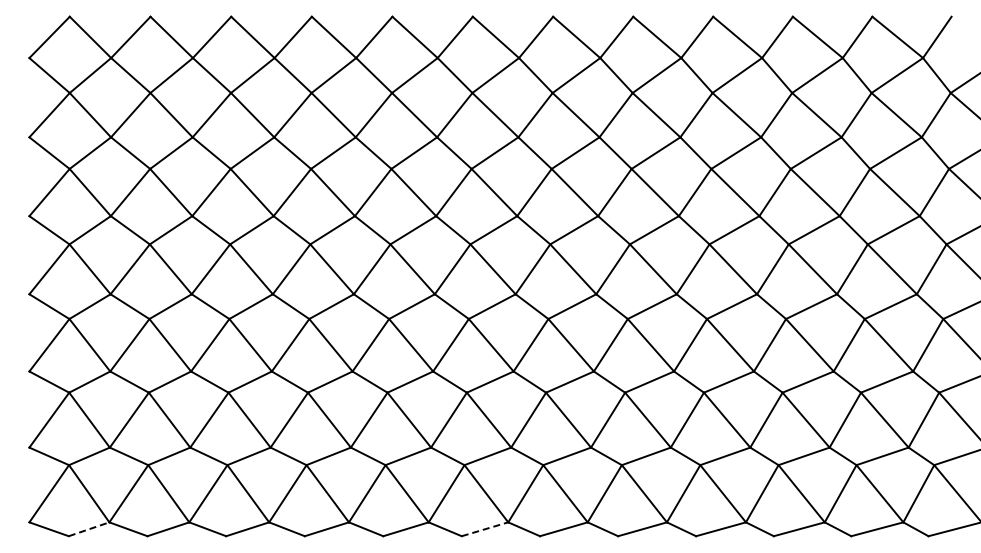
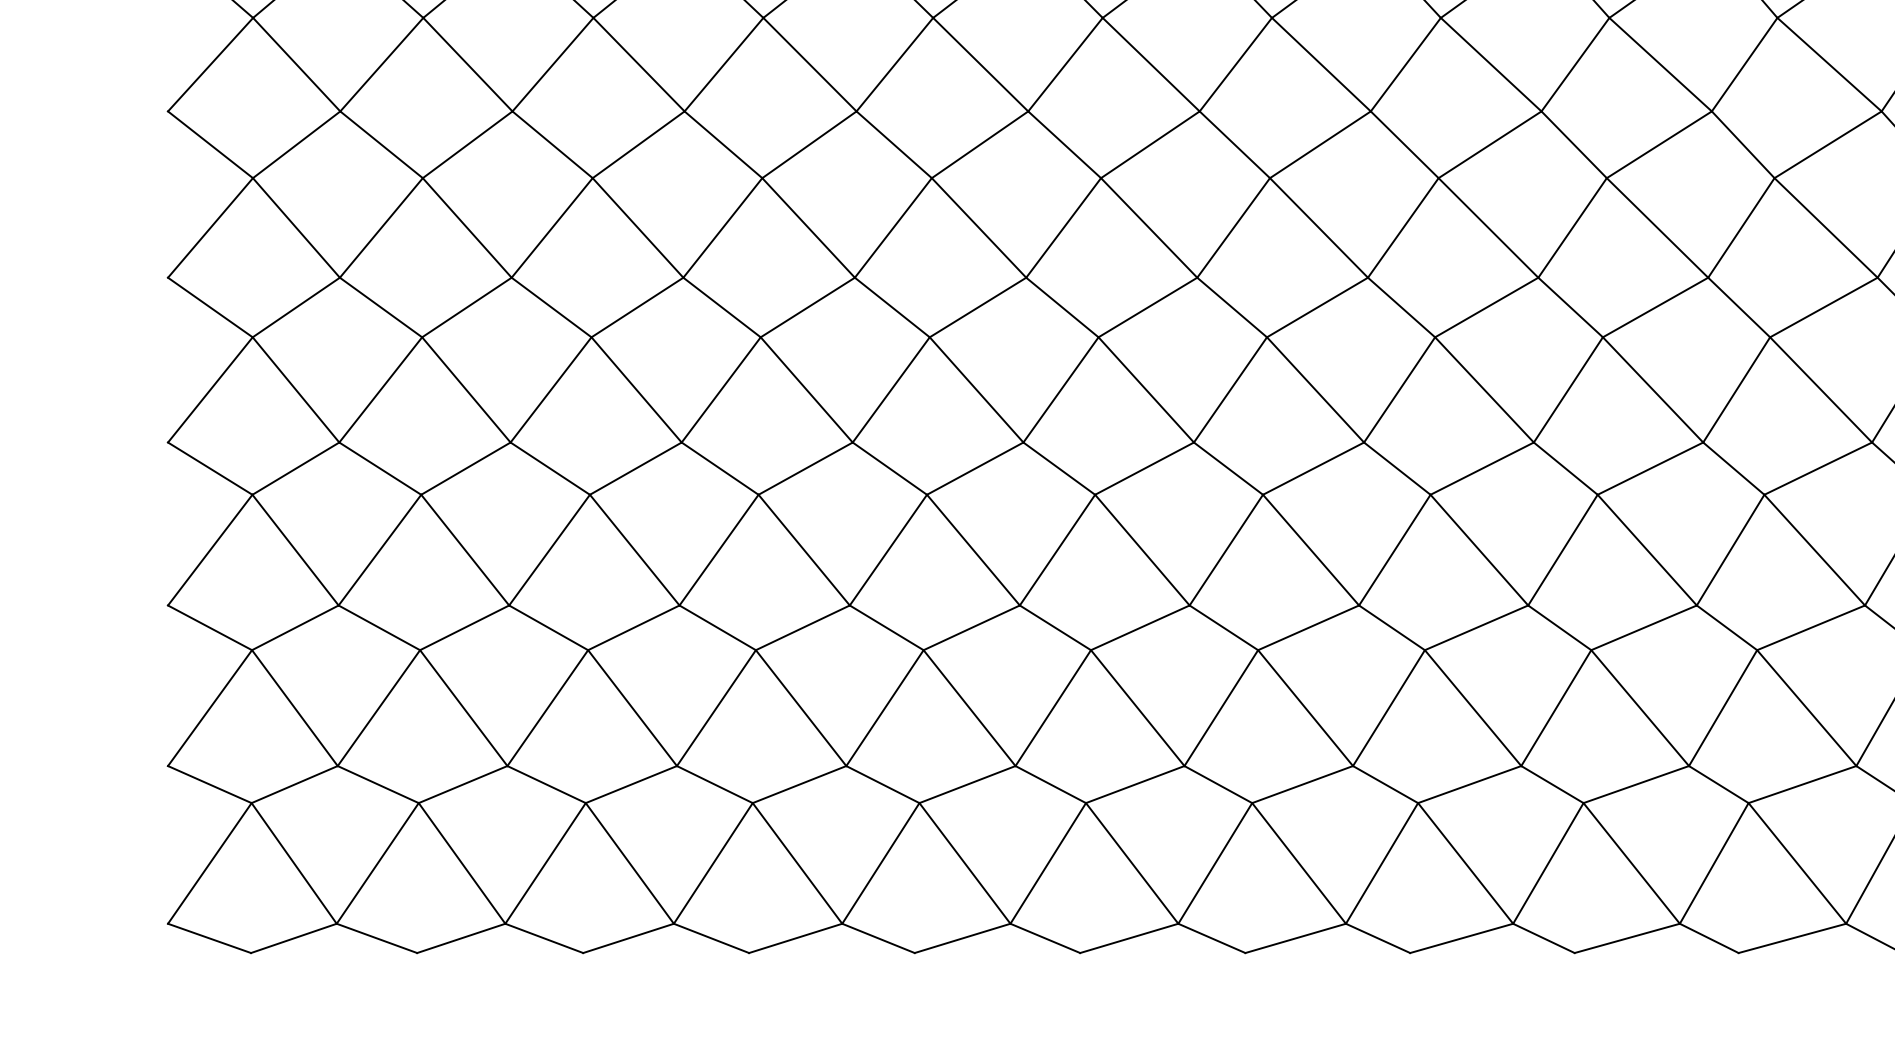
line: (89, 529) -> (294, 938), dashed -> solid
line: (485, 529) -> (1130, 938), dashed -> solid

